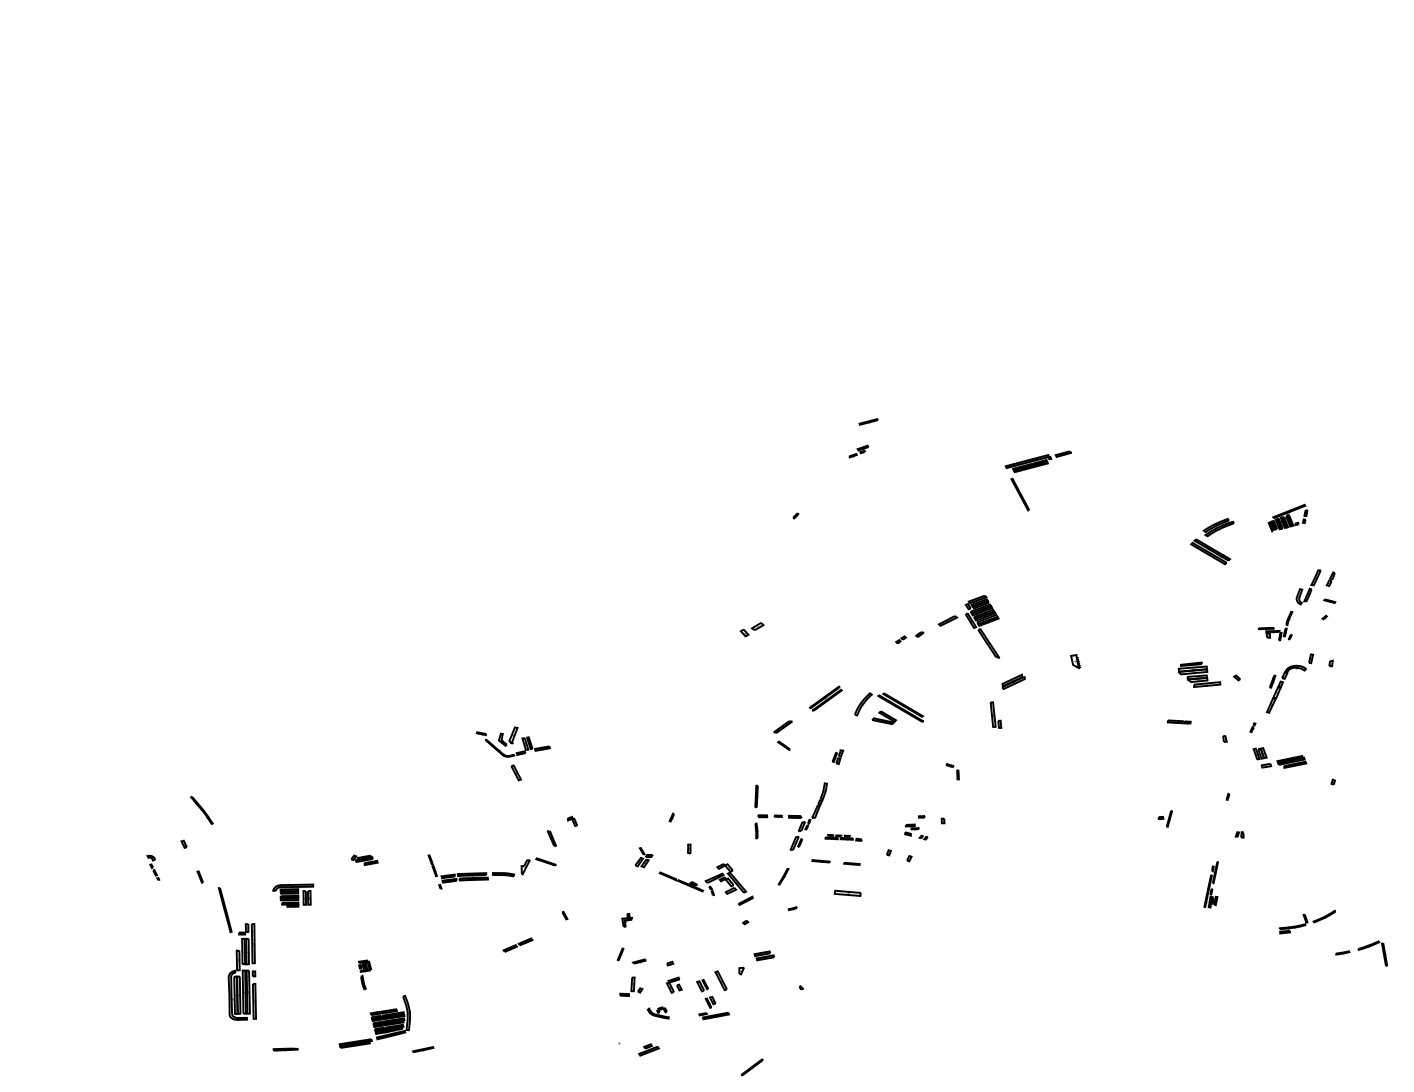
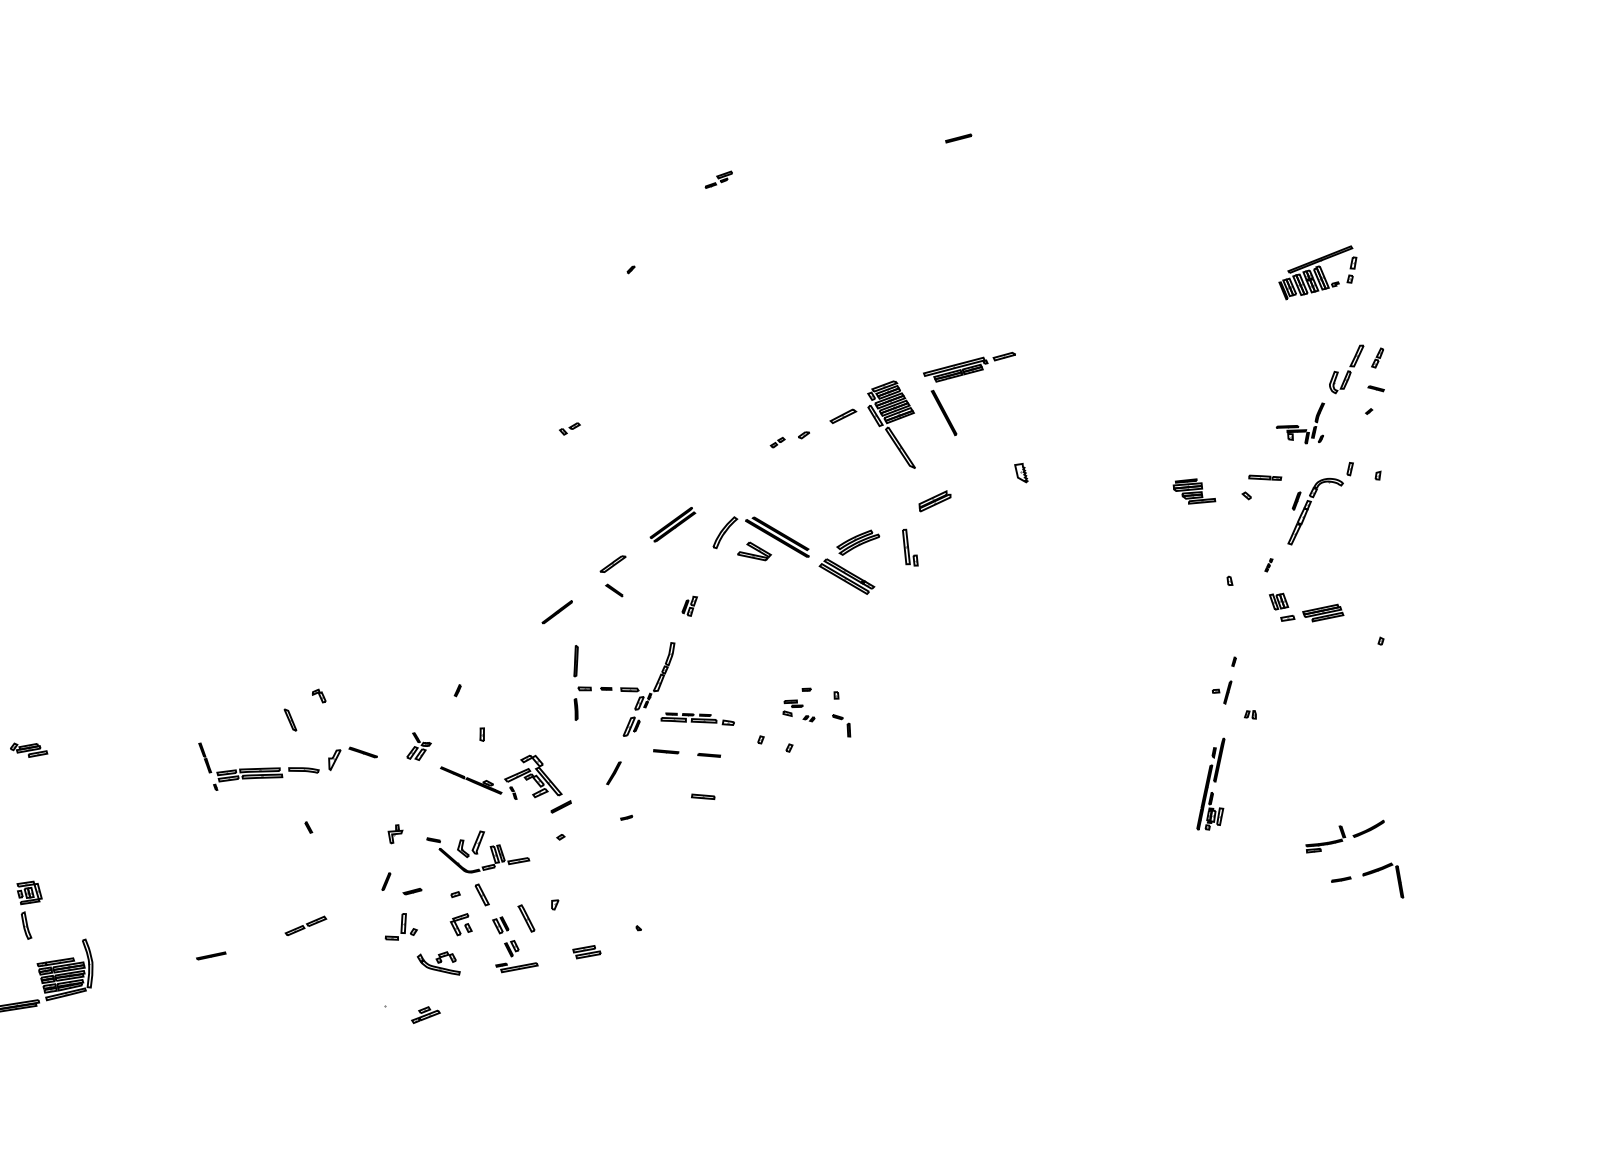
line: (868, 421) -> (958, 137), moved
part: (1033, 468) -> (962, 376), moved
part: (1287, 517) -> (1317, 271), size x1.43
part: (1212, 541) -> (849, 562), moved
part: (751, 630) -> (569, 429), size x0.62
part: (1199, 674) -> (1194, 491), size x0.71
part: (1178, 721) -> (1264, 477), moved
part: (512, 753) -> (476, 867), moved
part: (952, 771) -> (841, 725), moved
part: (1164, 818) -> (1220, 692), moved
part: (843, 837) -> (697, 718), size x1.43
part: (491, 871) -> (287, 765), moved
part: (1210, 884) -> (1209, 784), size x1.43
part: (847, 893) -> (703, 796), size x0.62
part: (517, 944) -> (305, 925), moved
part: (1361, 953) -> (1367, 880), moved
part: (763, 955) -> (585, 951), moved
part: (364, 974) -> (28, 909), size x1.43
part: (658, 1012) -> (439, 962), size x1.43
line: (423, 1049) -> (211, 955), moved
line: (751, 1067) -> (556, 612), moved

